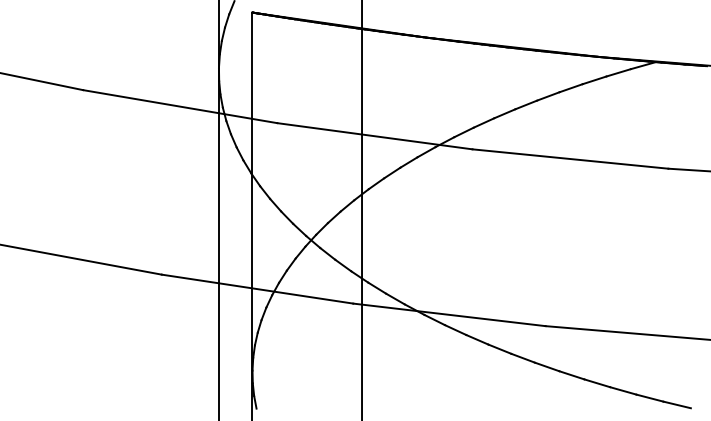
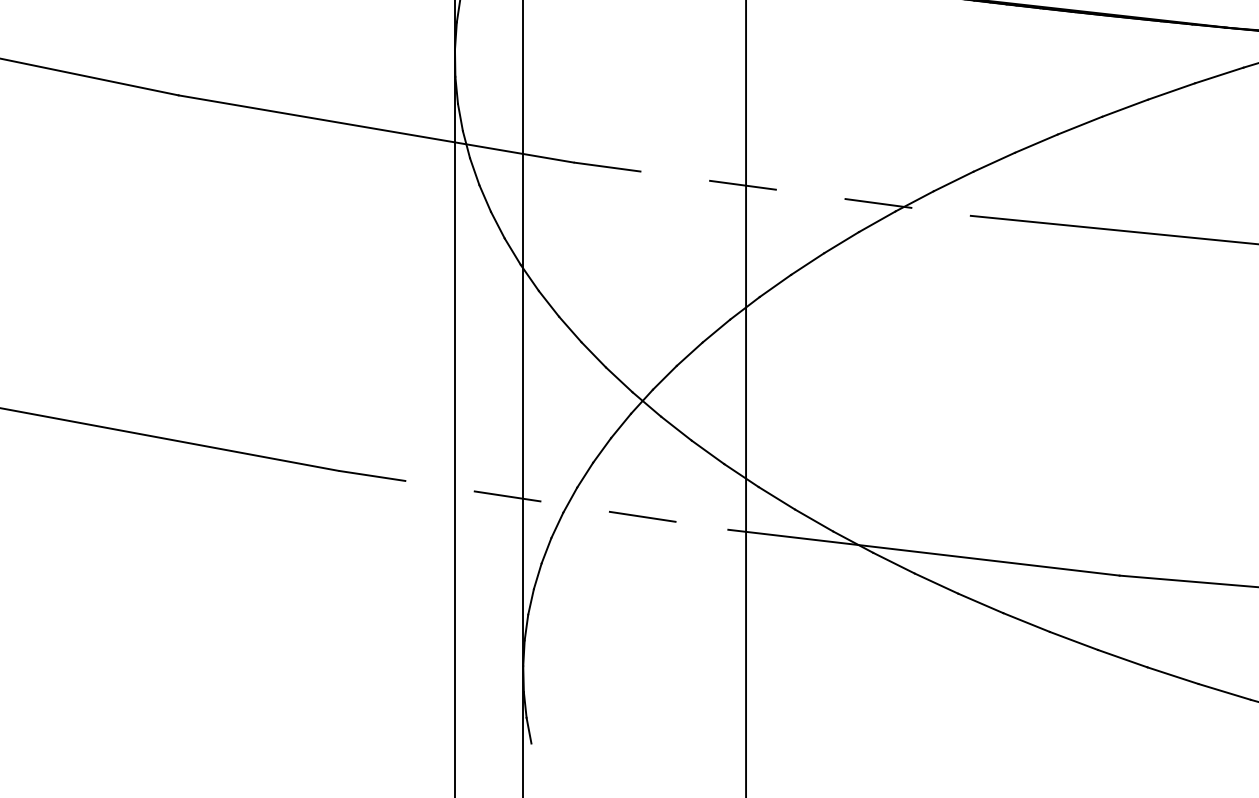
line: (375, 136) -> (773, 189), solid -> dashed
line: (257, 289) -> (533, 501), solid -> dashed

